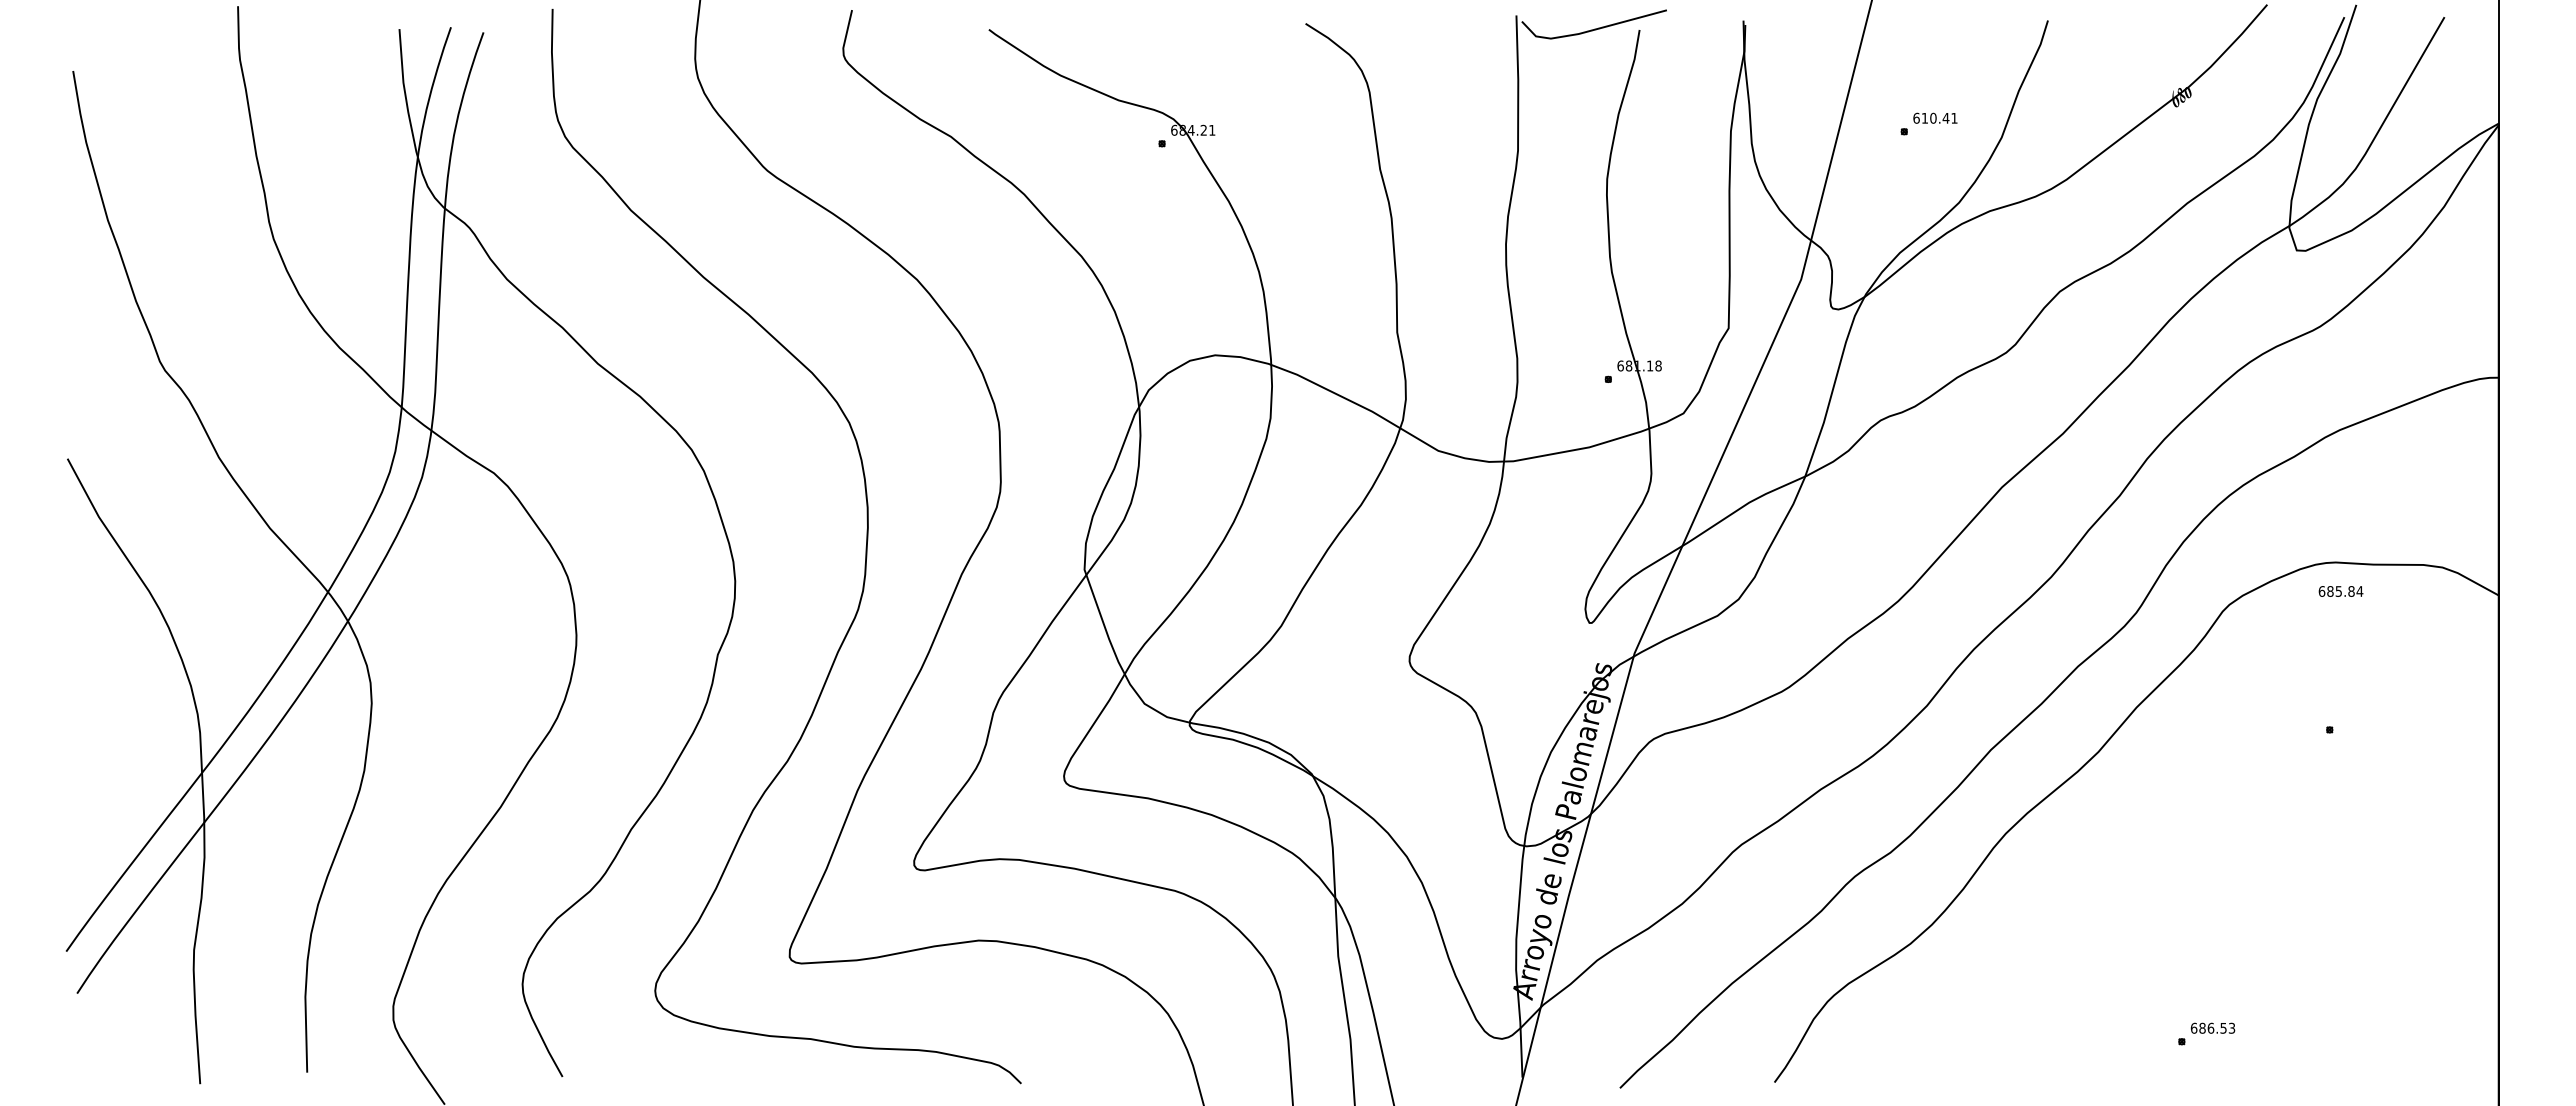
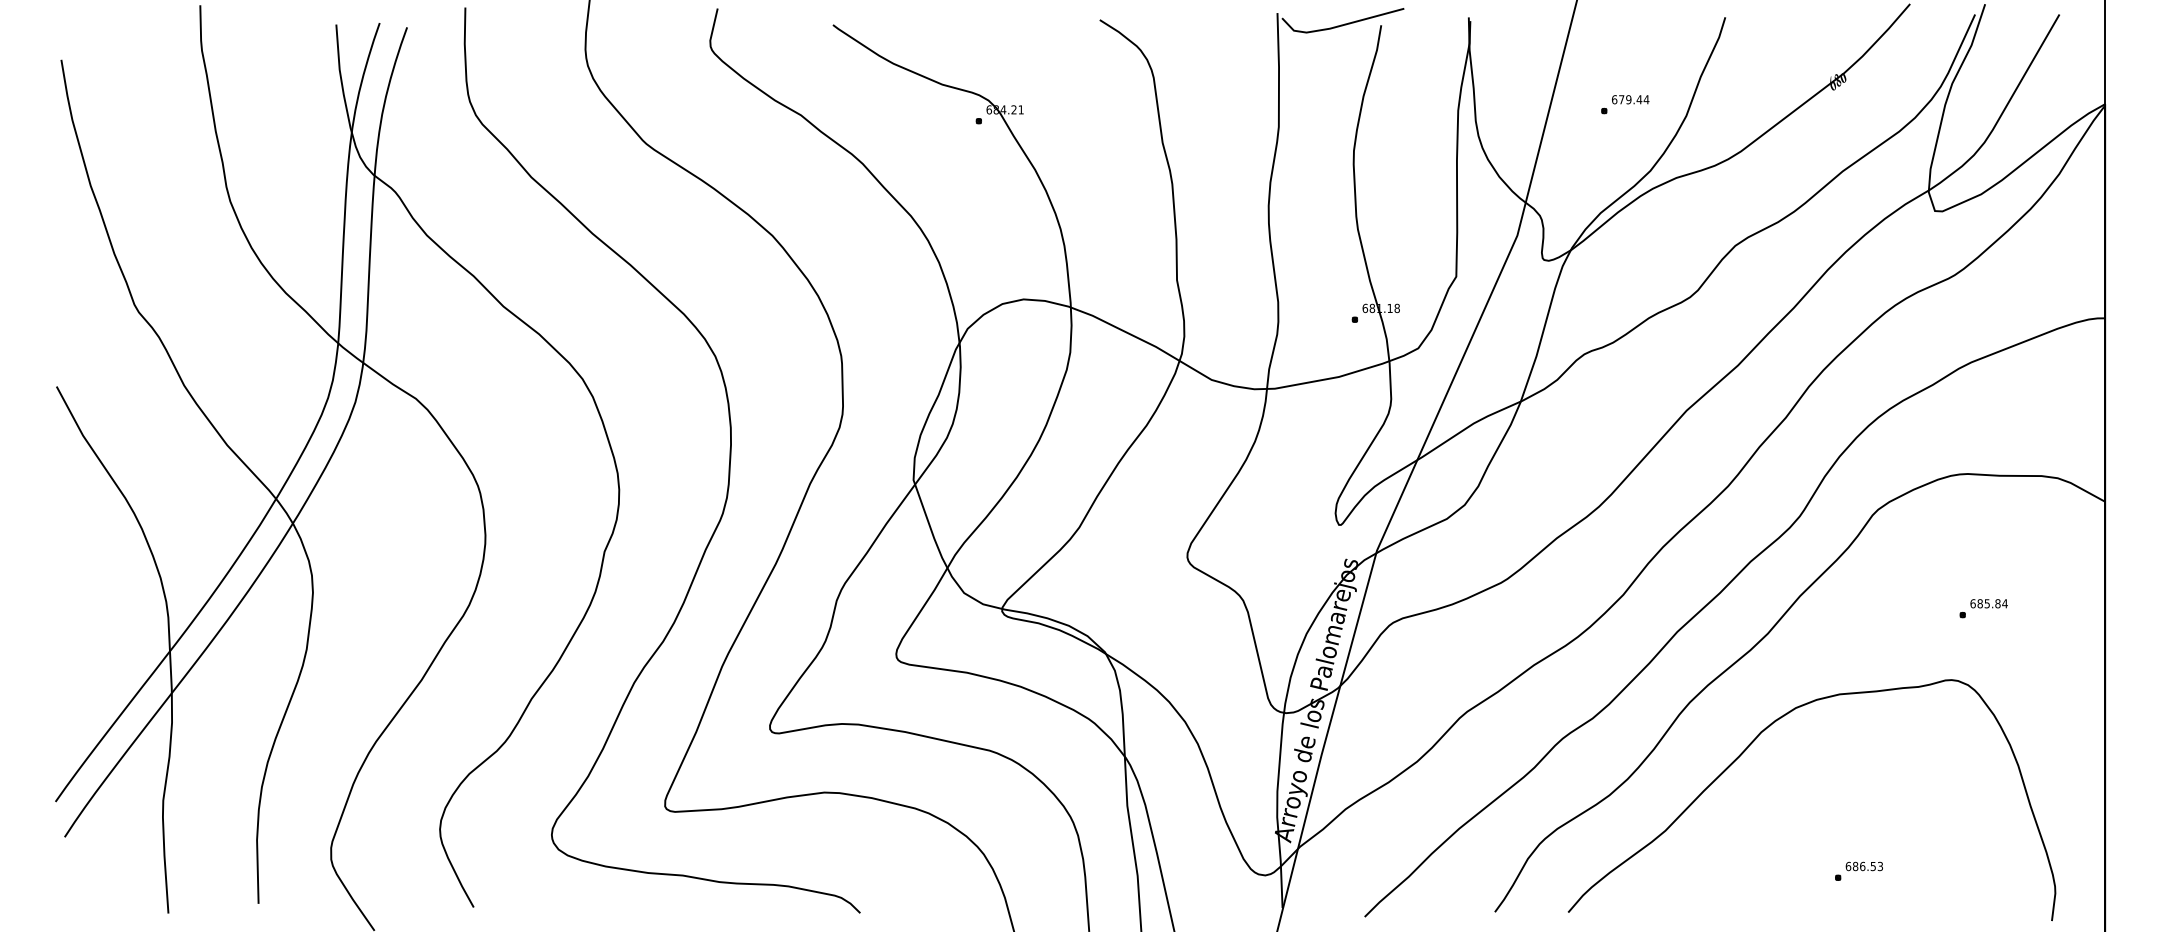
text: (1939, 118) -> (1633, 99), 610.41 -> 679.44
text: (2340, 591) -> (1988, 603), moved
curve: (2076, 886) -> (1749, 747), added

